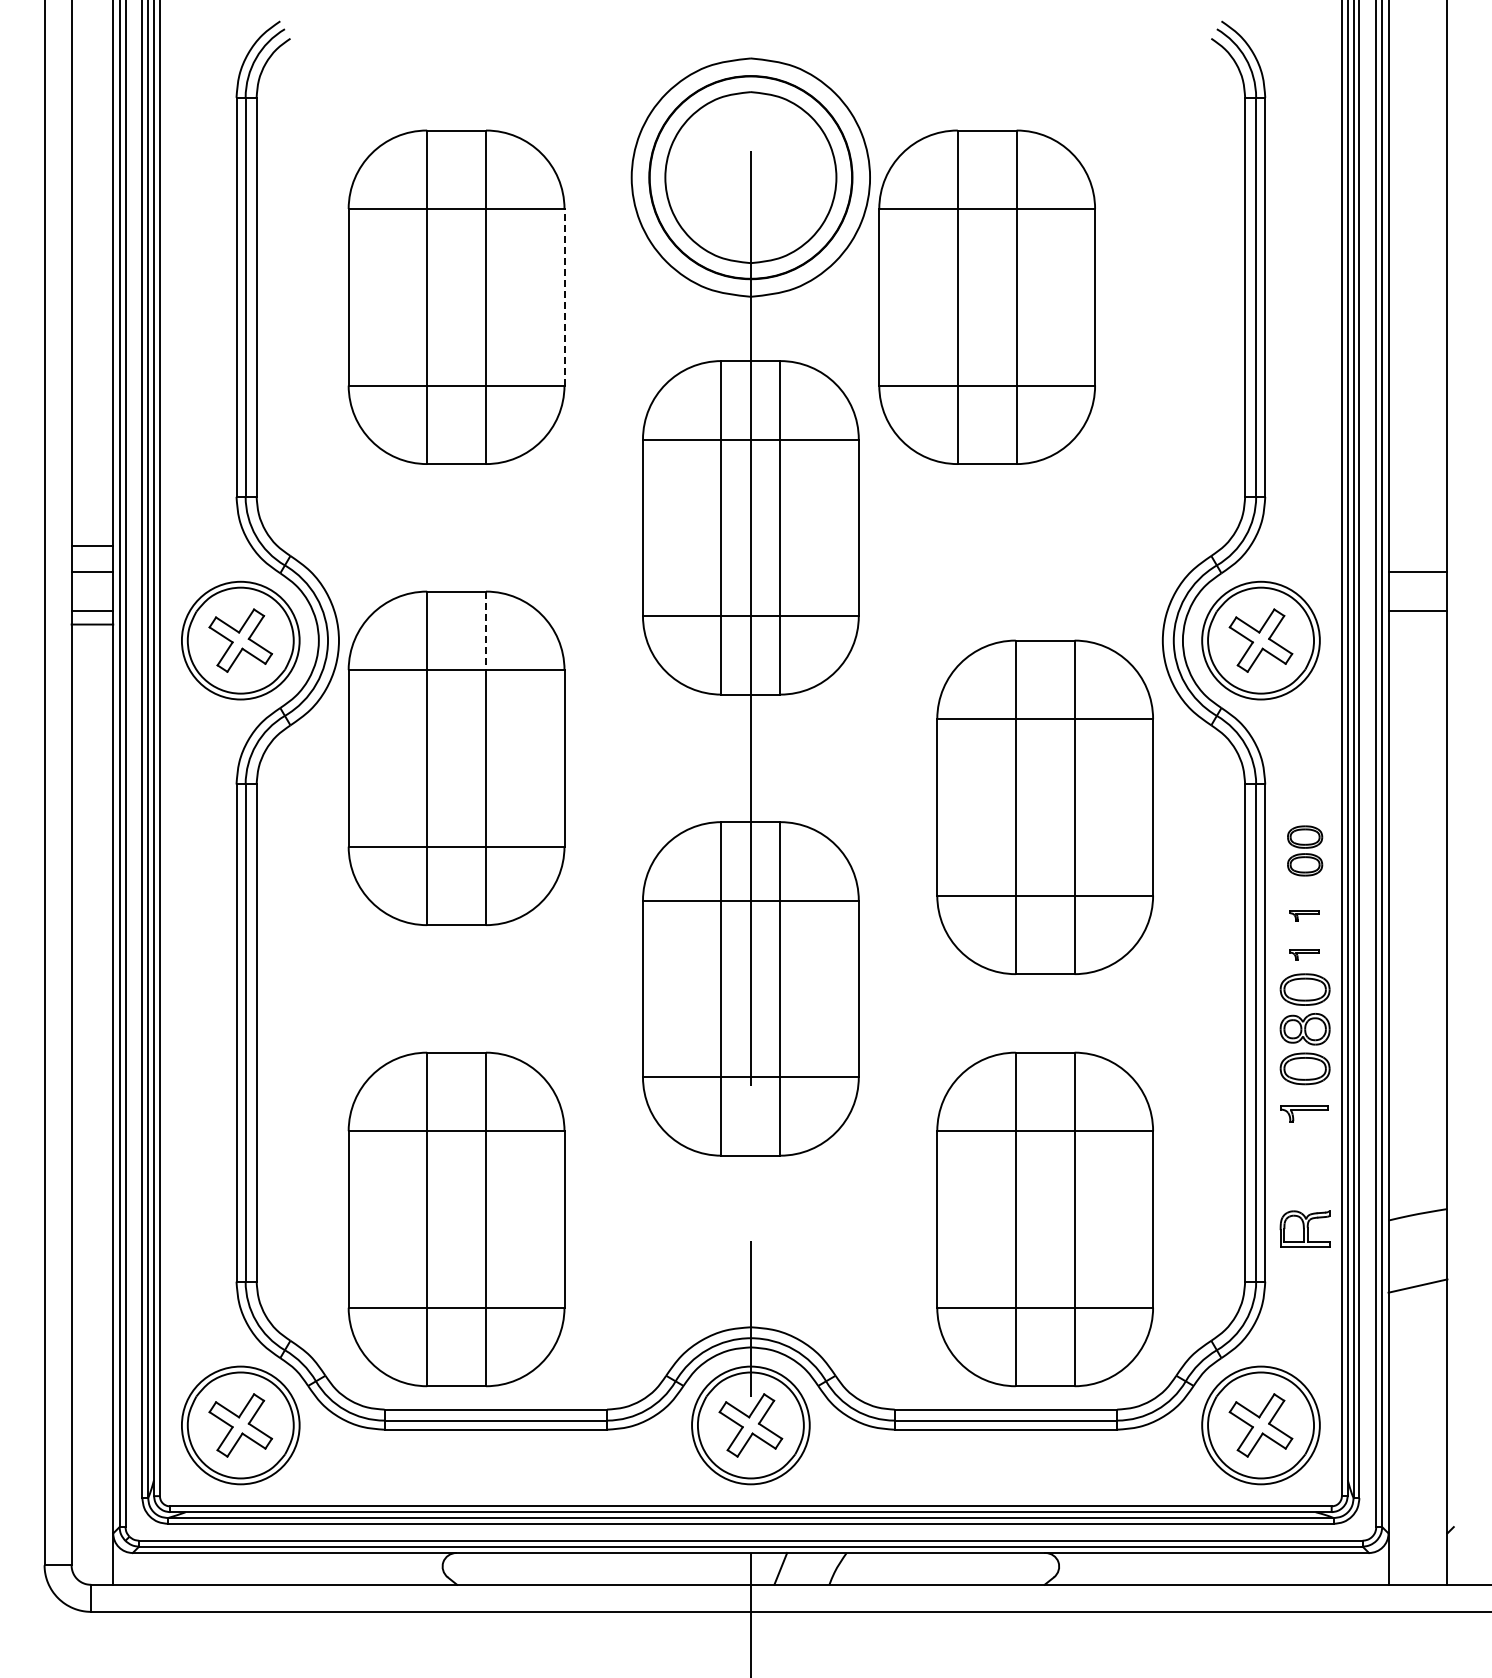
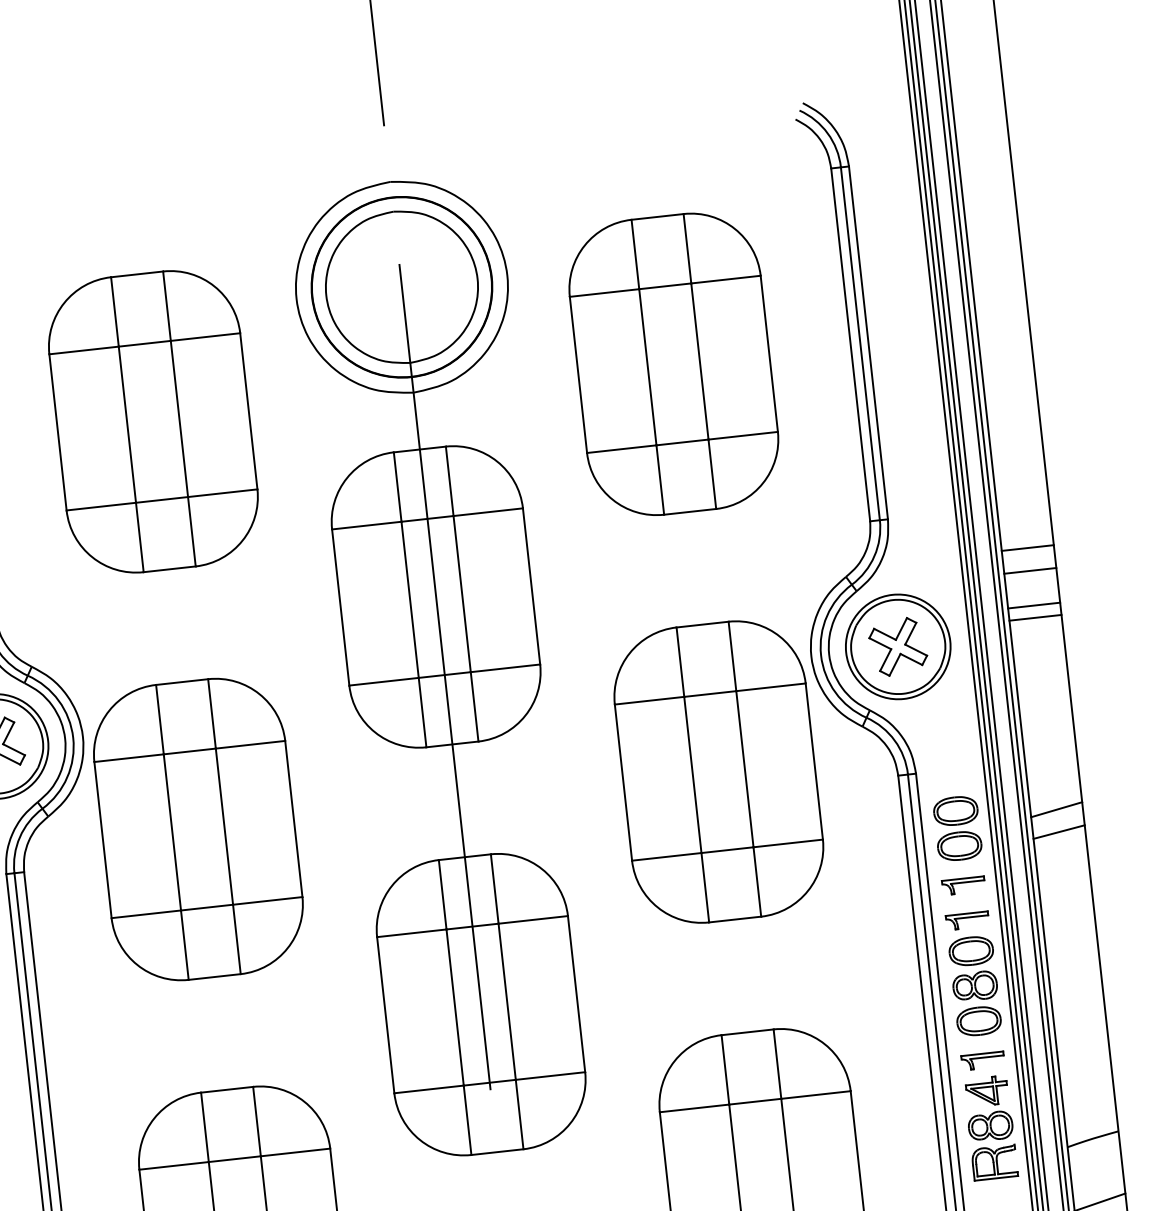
line: (564, 296) -> (248, 410), dashed -> solid
part: (986, 296) -> (673, 363), moved
line: (1417, 546) -> (1027, 548), added
line: (1417, 625) -> (1035, 618), added
line: (486, 631) -> (212, 714), dashed -> solid
part: (1044, 806) -> (718, 771), moved
line: (1417, 841) -> (1056, 809), added
part: (1304, 850) -> (957, 828), size x1.43
line: (1417, 866) -> (1058, 831), added
part: (1304, 915) -> (963, 885), size x1.67
part: (1304, 954) -> (967, 920), size x1.67
part: (1308, 1162) -> (991, 1103), added

